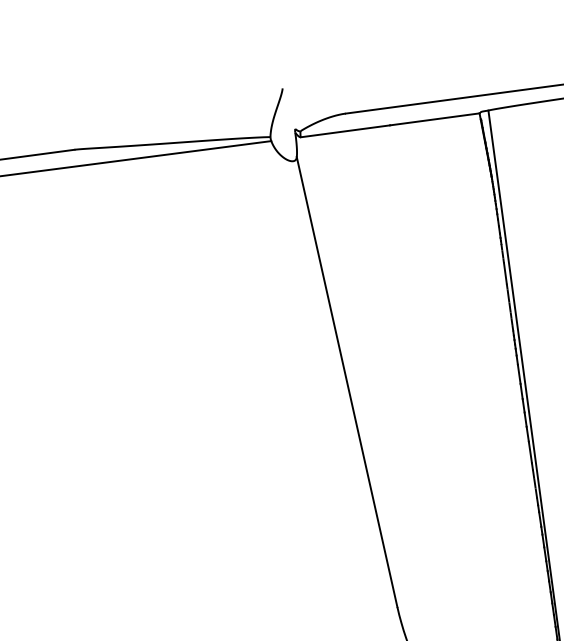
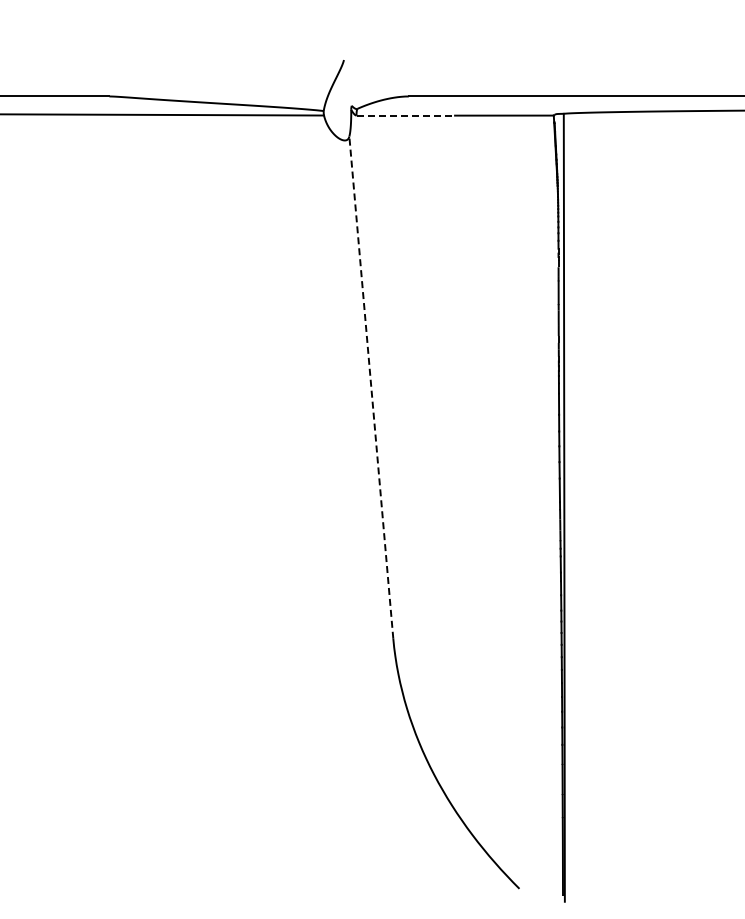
line: (346, 131) -> (406, 115), solid -> dashed
line: (347, 381) -> (371, 387), solid -> dashed

